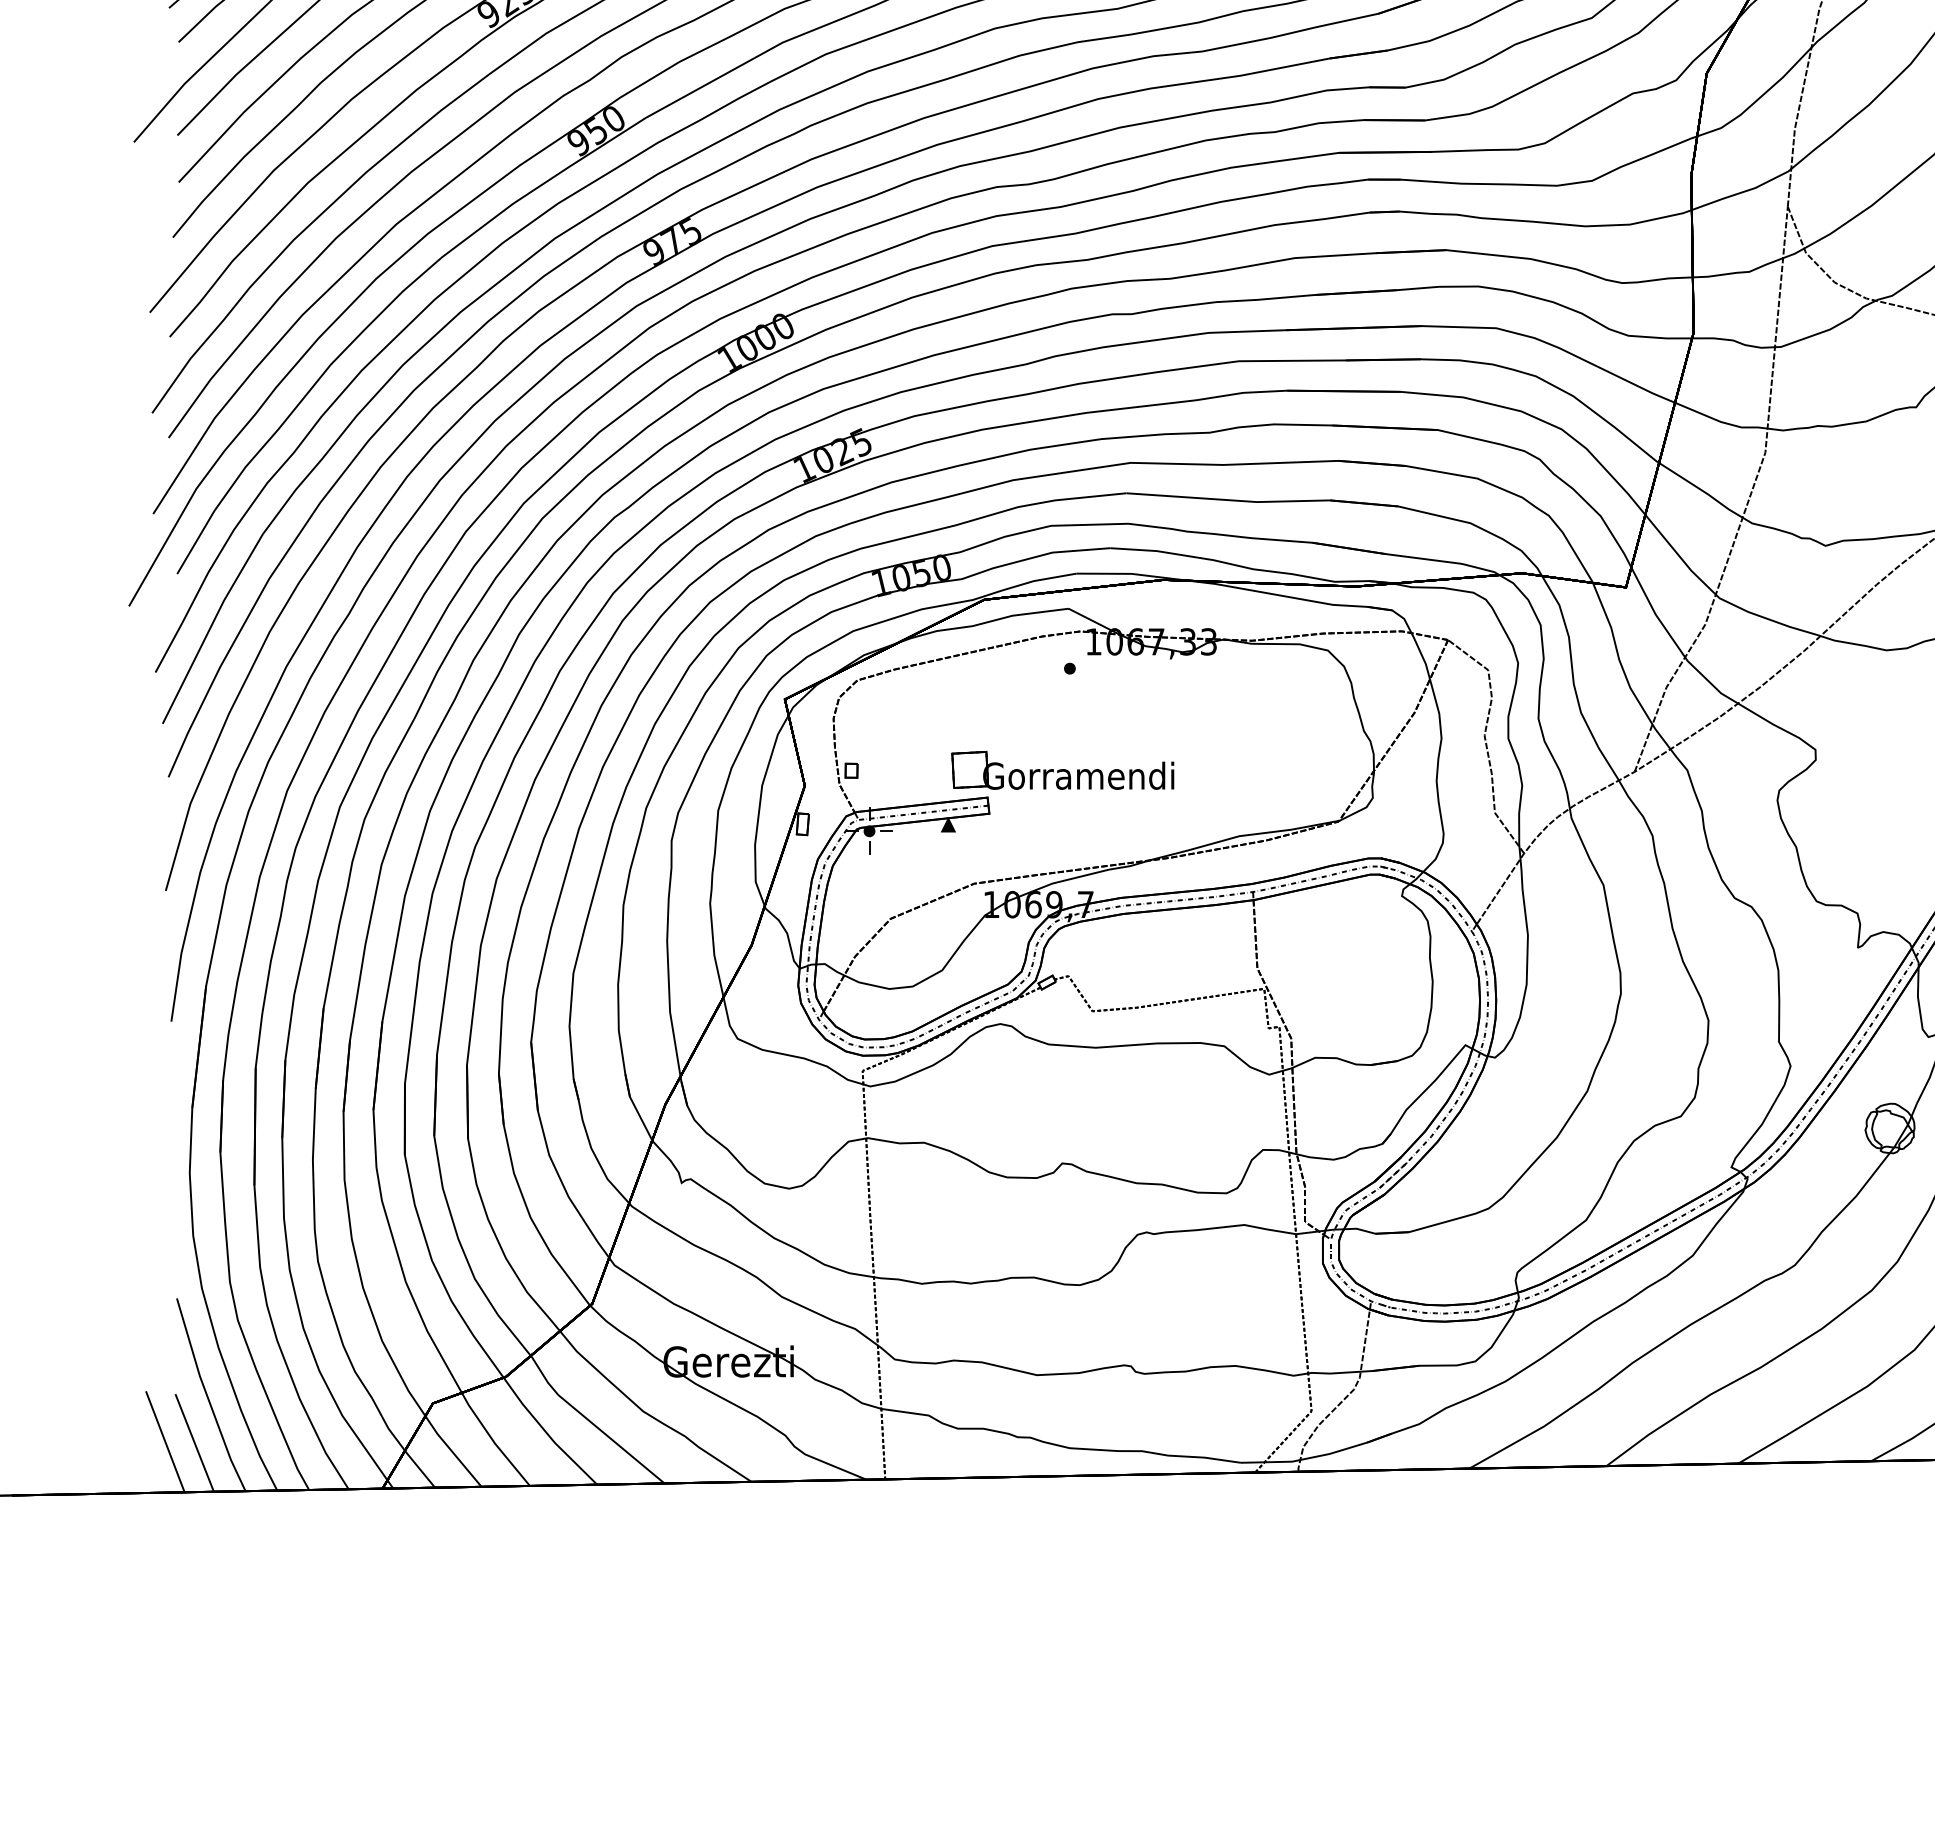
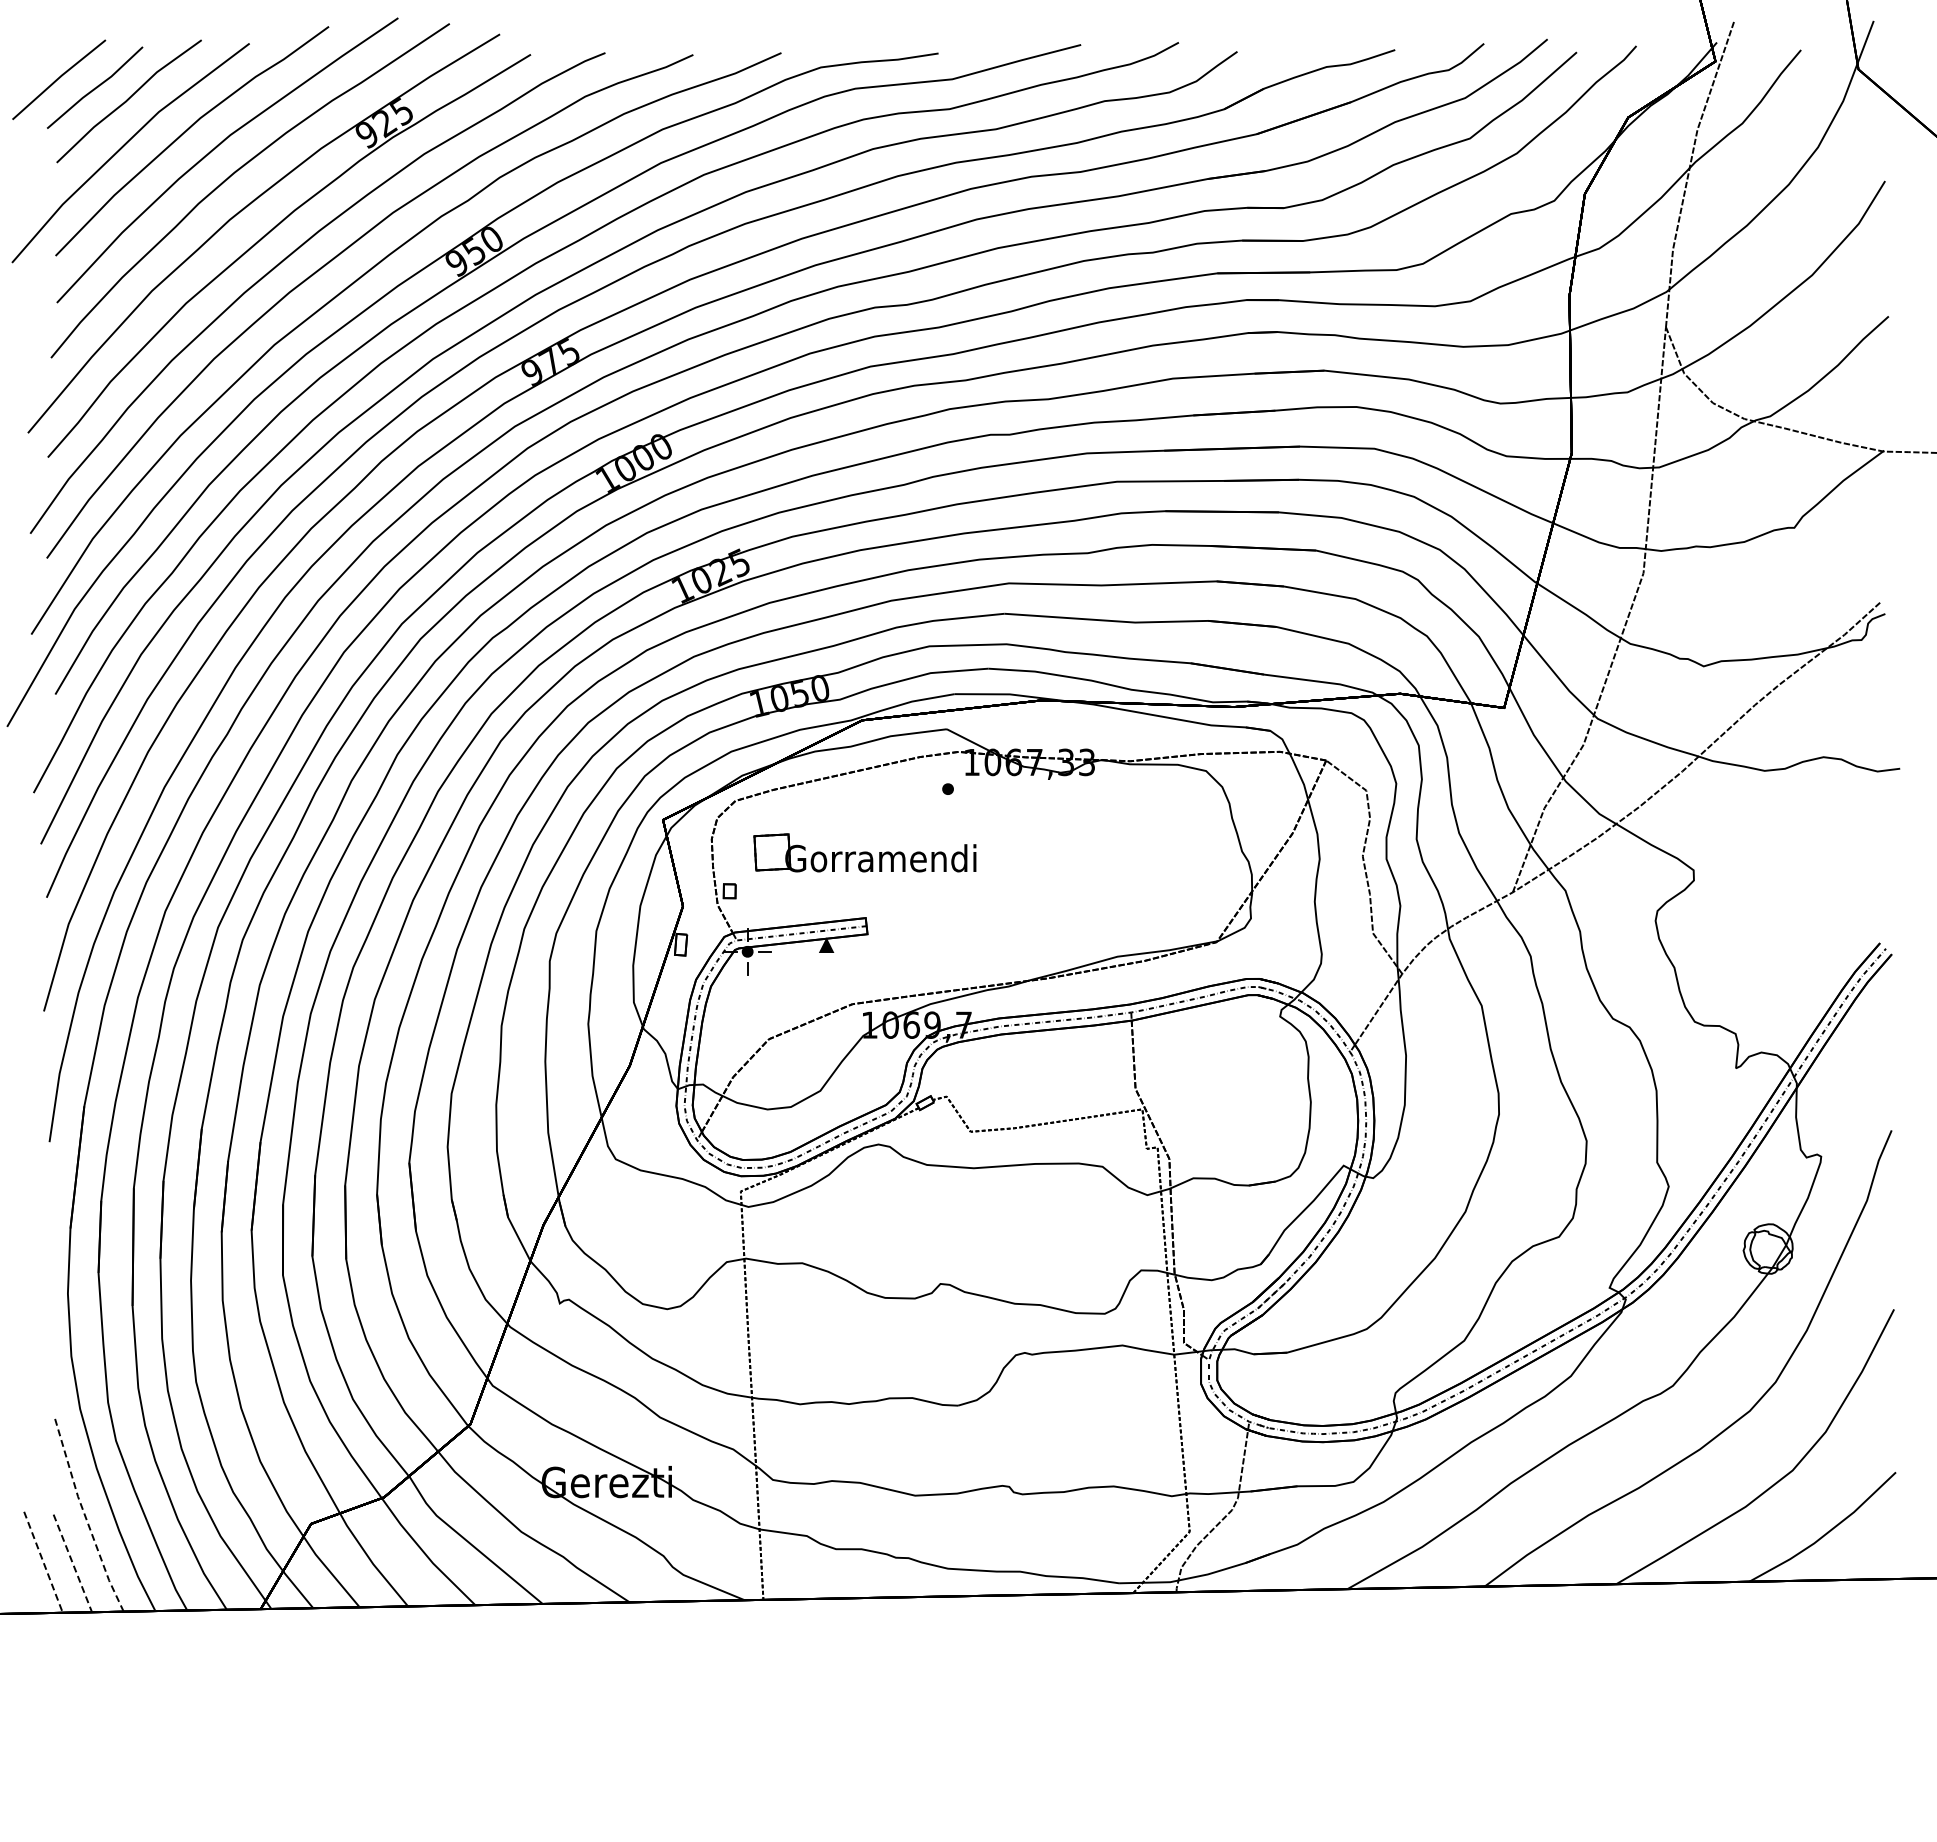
part: (1062, 770) -> (864, 852), moved
line: (207, 1397) -> (85, 1517), solid -> dashed
line: (165, 1442) -> (43, 1562), solid -> dashed
line: (195, 1443) -> (73, 1563), solid -> dashed

